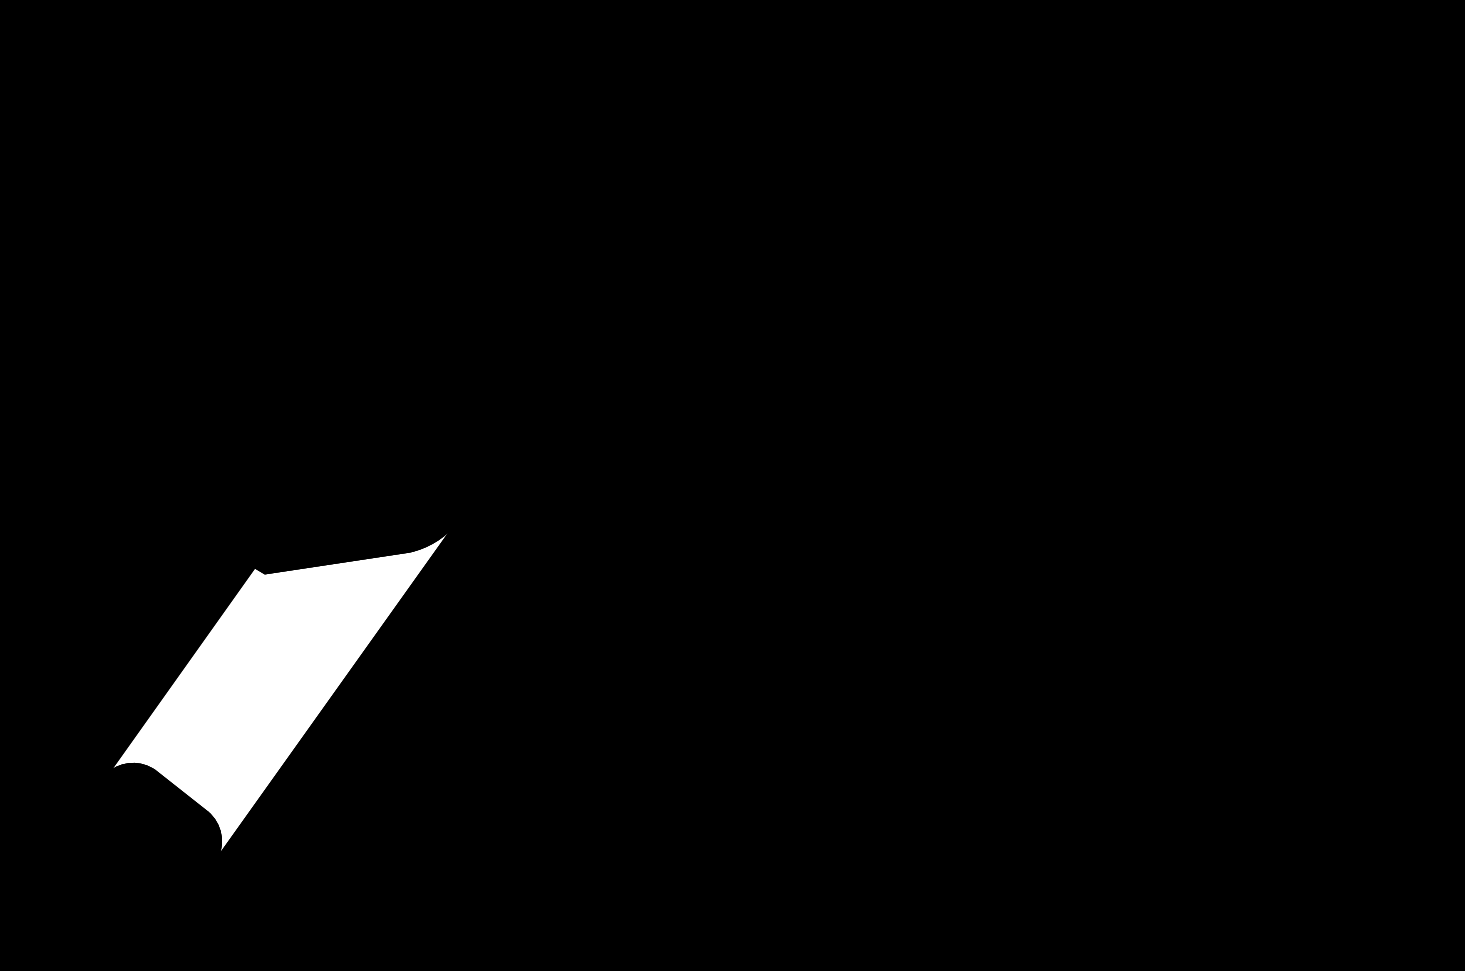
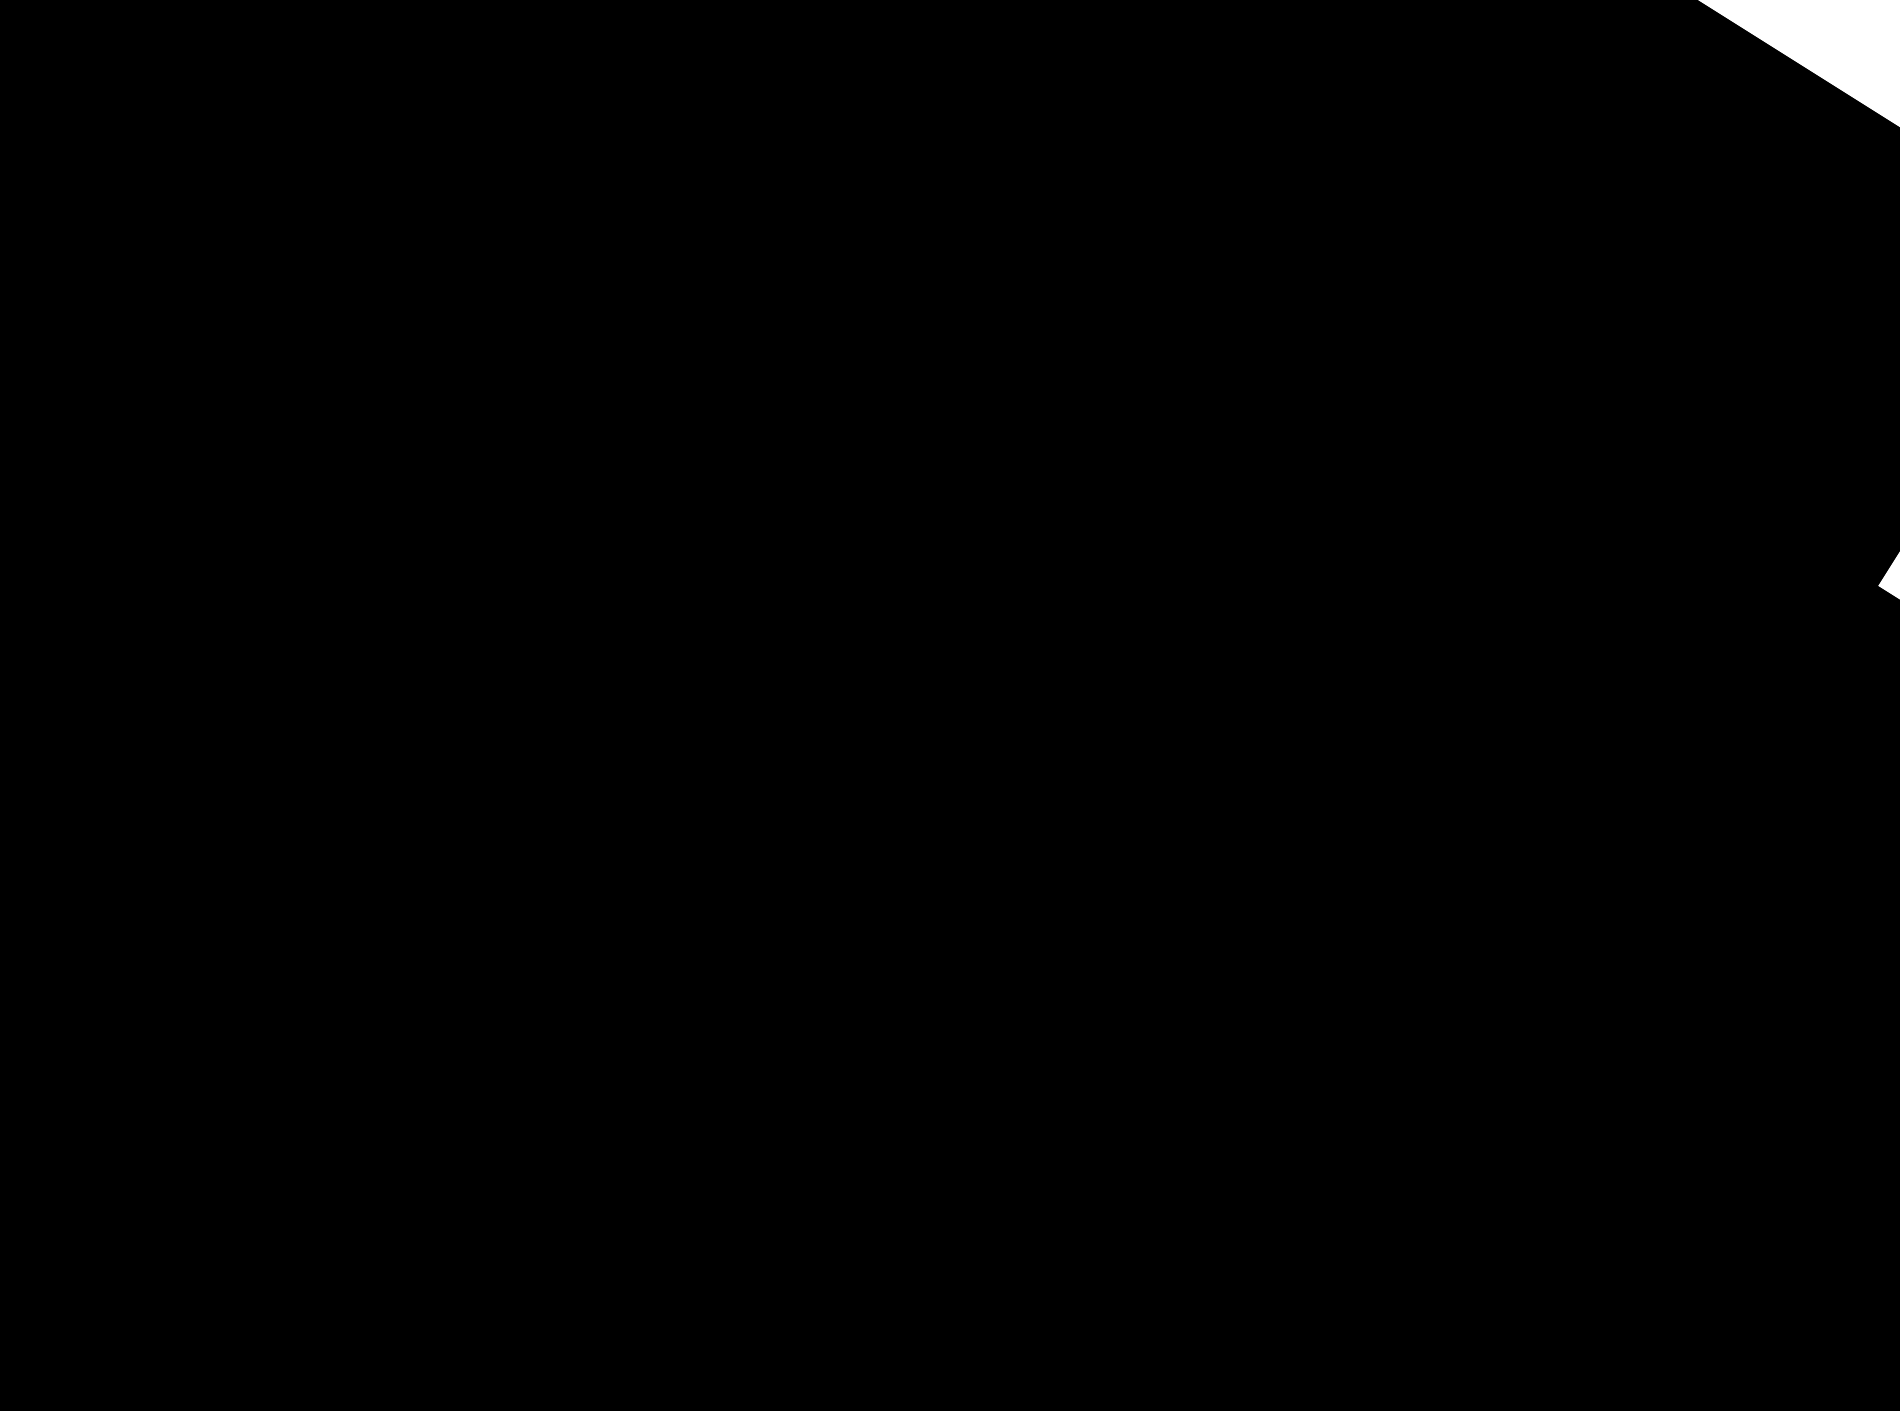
fill: (282, 691) -> (247, 1138), added

